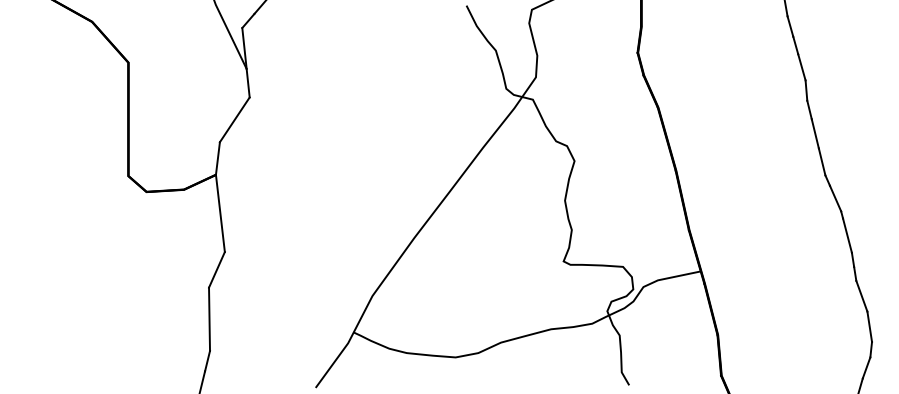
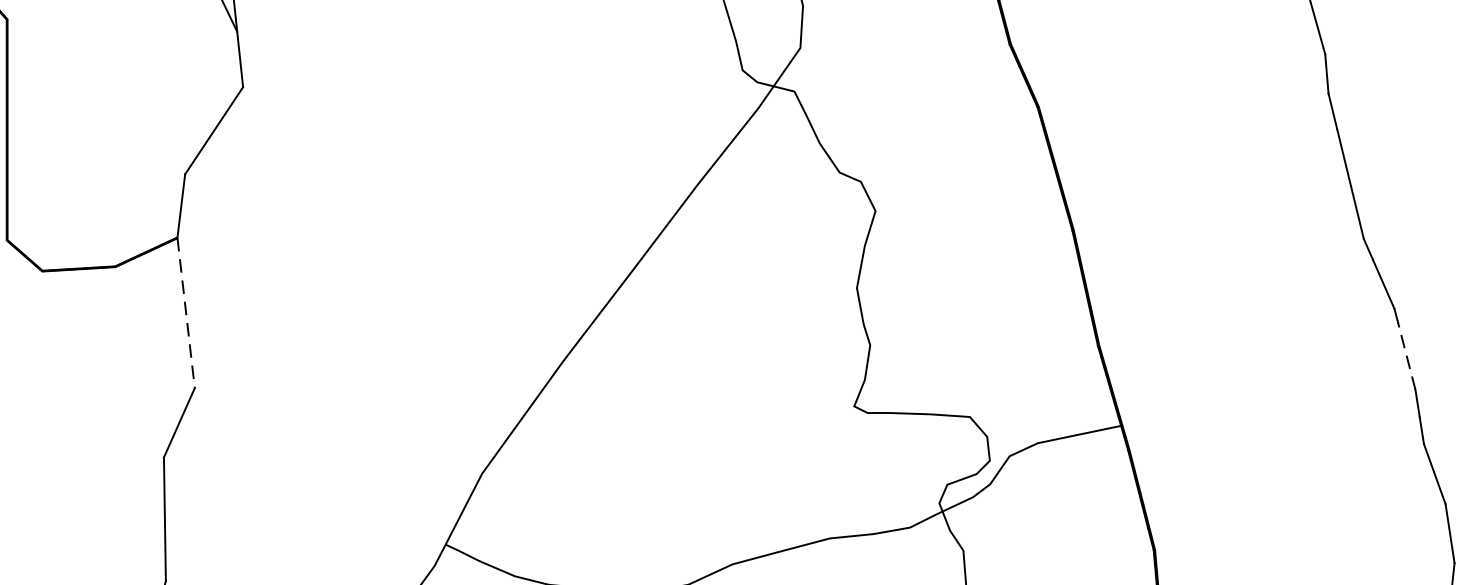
line: (220, 213) -> (186, 313), solid -> dashed
line: (847, 235) -> (1406, 355), solid -> dashed

